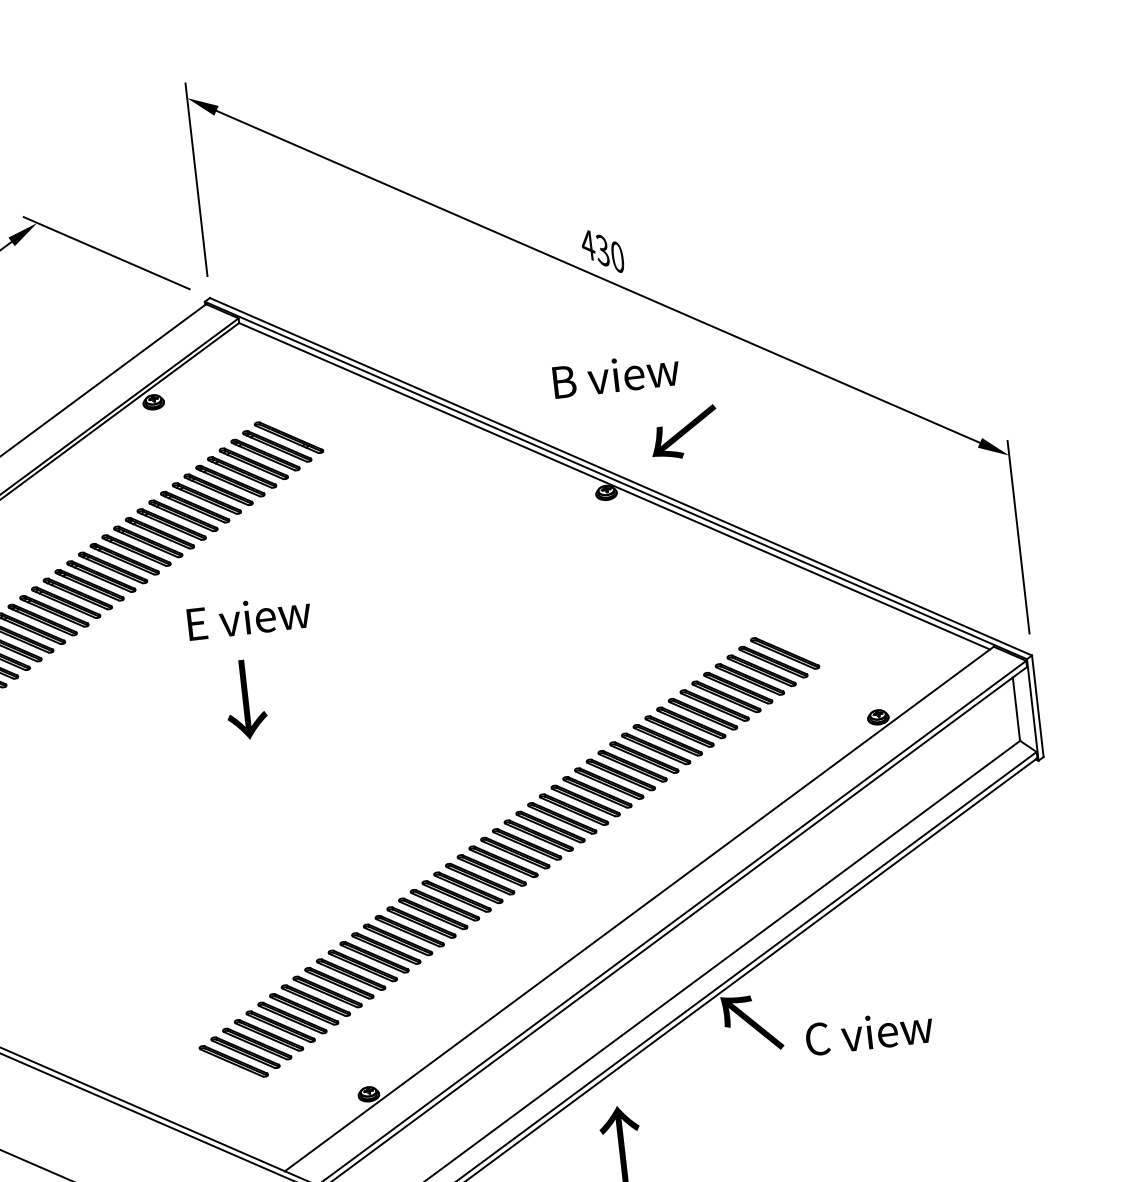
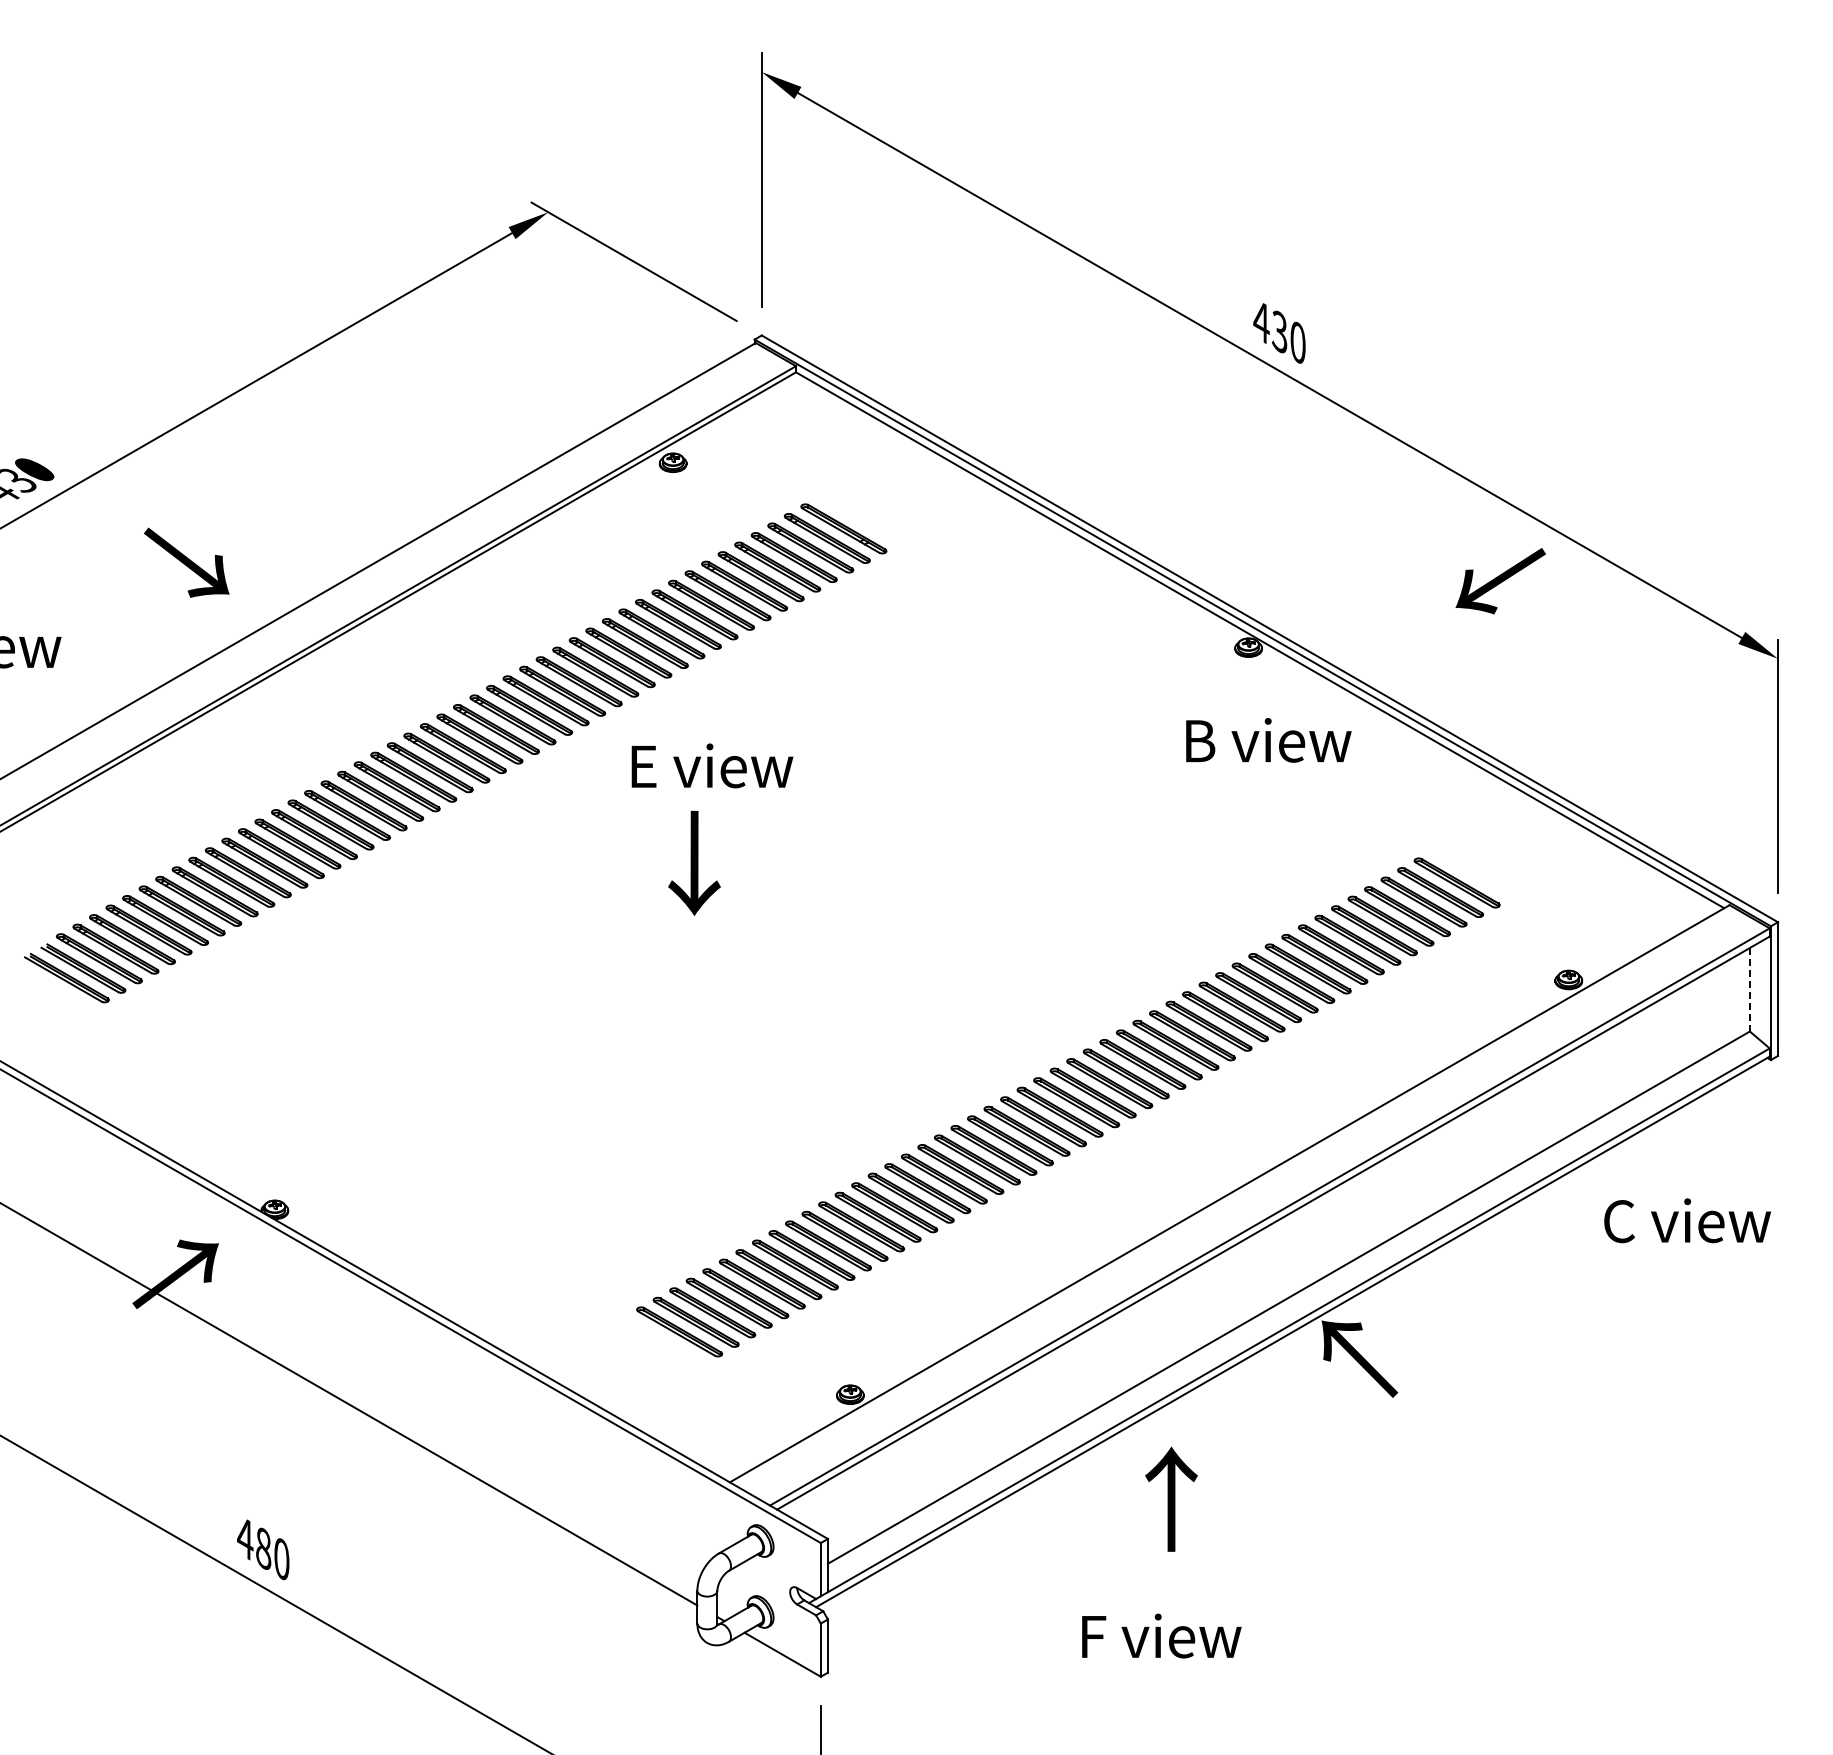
text: (616, 375) -> (1268, 740), moved
text: (684, 433) -> (1500, 581), moved
text: (249, 617) -> (712, 765), moved
text: (245, 699) -> (694, 862), moved
line: (1016, 709) -> (1749, 989), solid -> dashed
text: (869, 1032) -> (1687, 1220), moved

